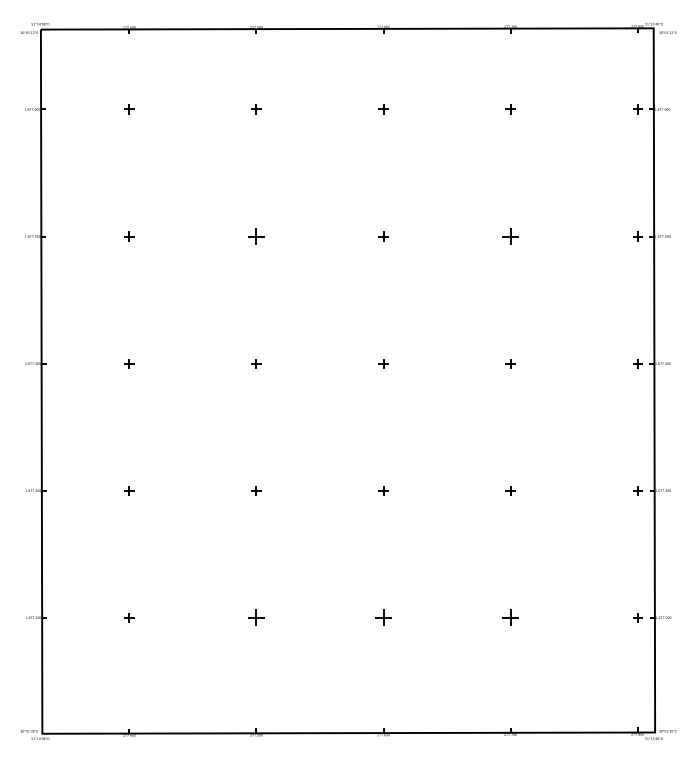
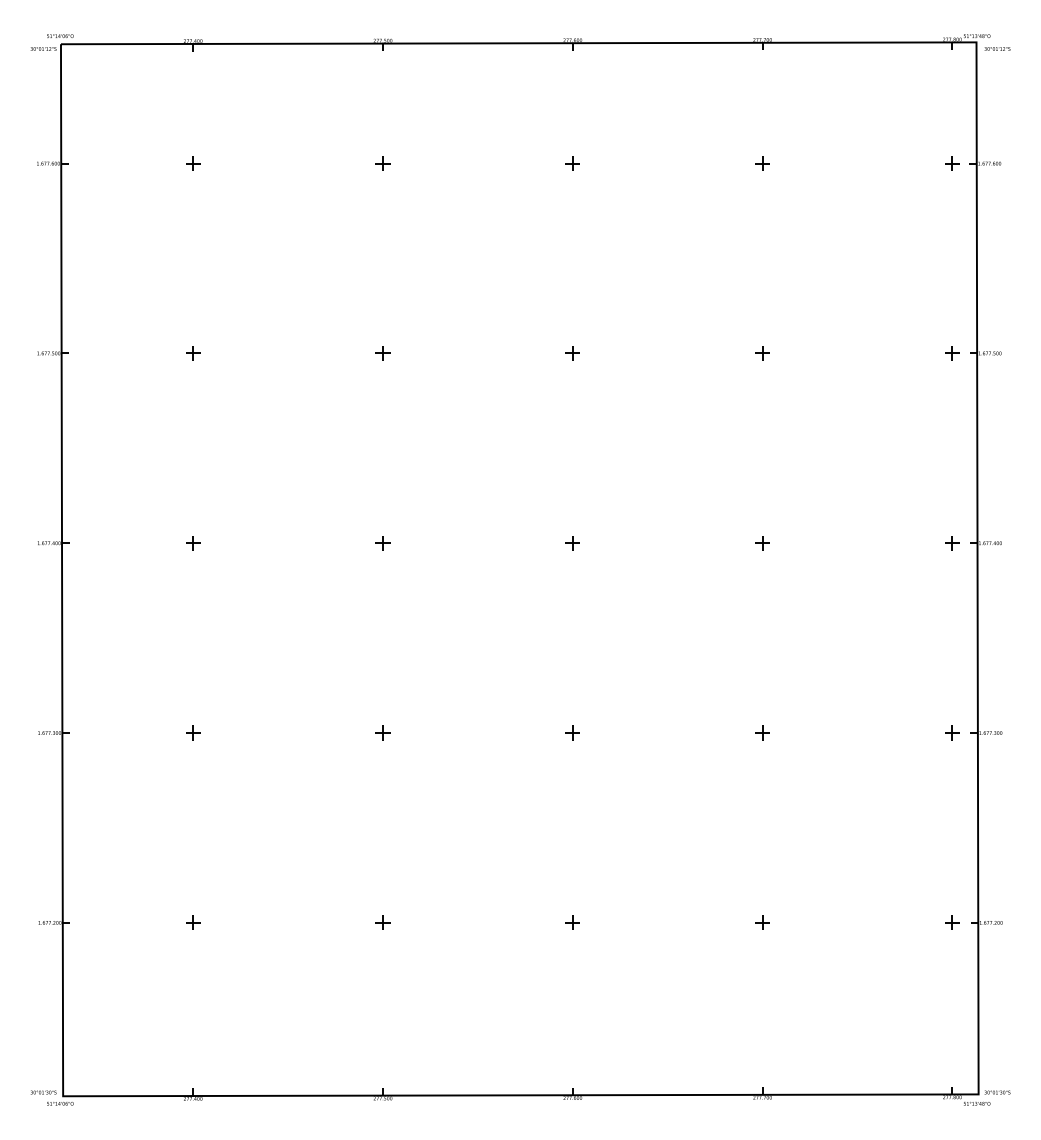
part: (256, 236) -> (383, 353), size x0.62
part: (510, 236) -> (762, 353), size x0.62
part: (256, 617) -> (383, 922), size x0.62
part: (383, 617) -> (572, 922), size x0.62
part: (510, 617) -> (762, 922), size x0.62

